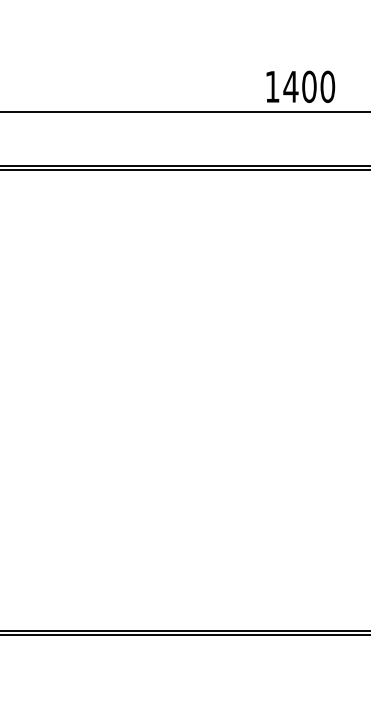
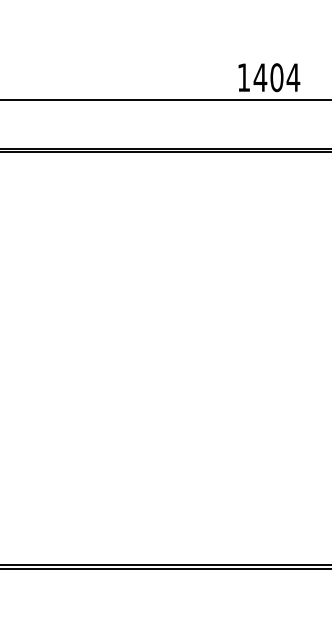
text: (327, 86) -> (293, 77), 1400 -> 1404

